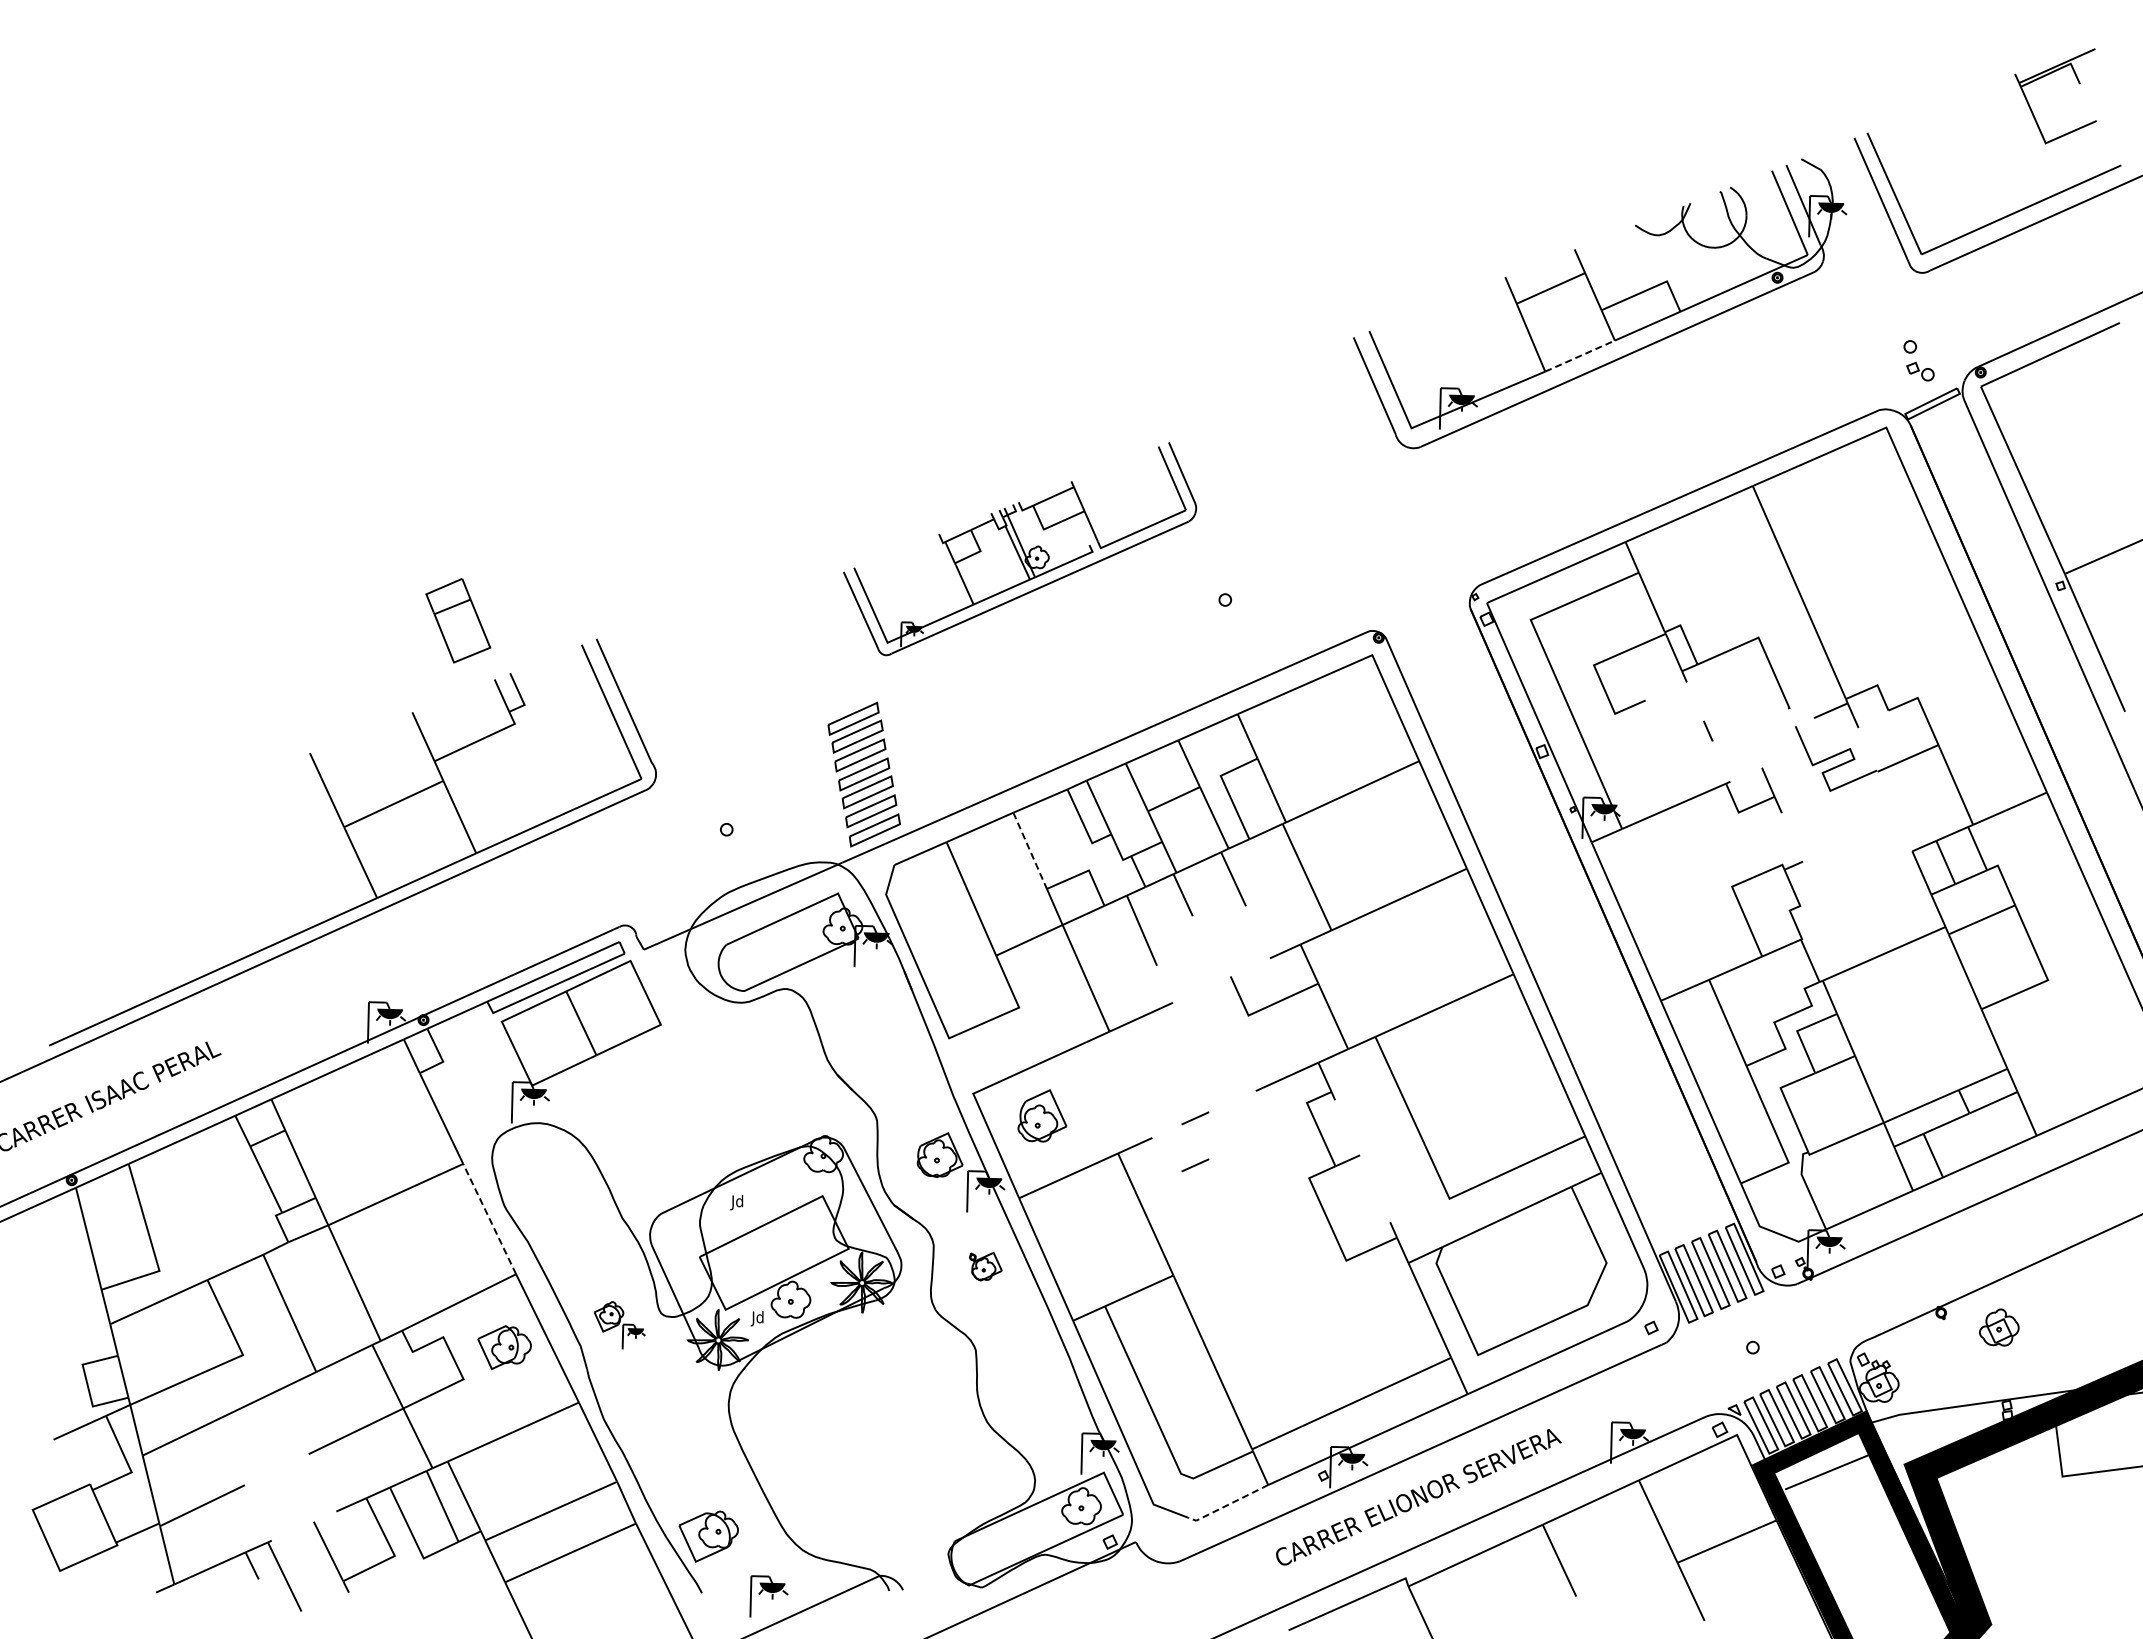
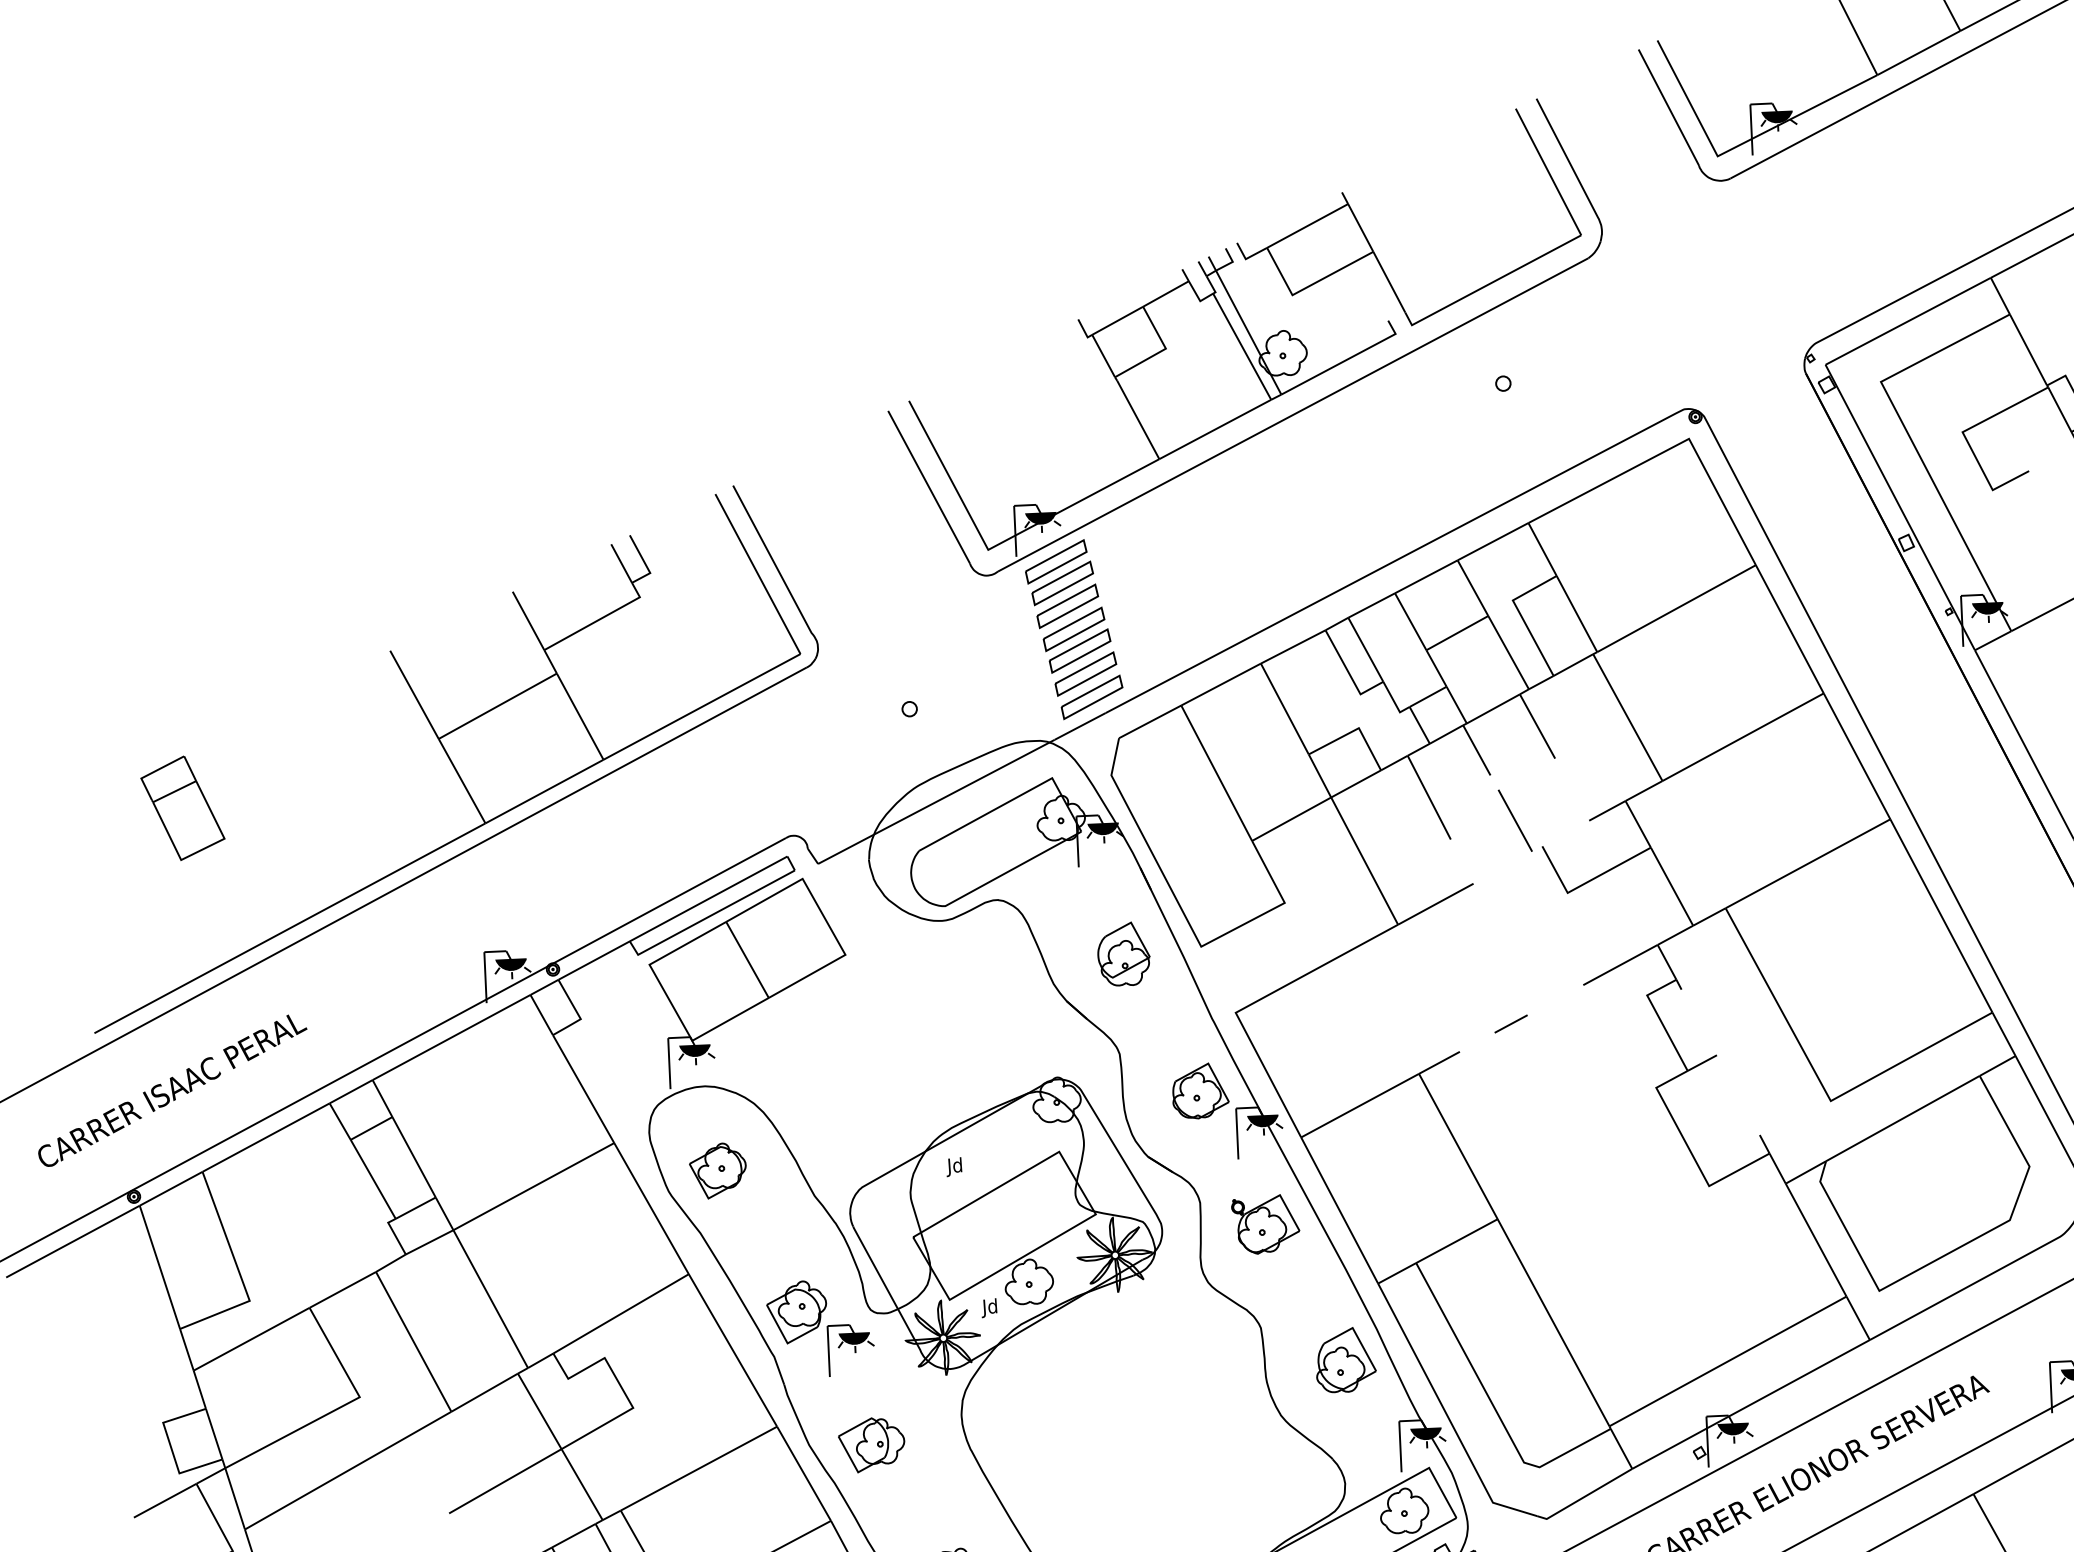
line: (1580, 355) -> (1919, 52), dashed -> solid
part: (1019, 548) -> (1245, 337), size x1.67
part: (458, 620) -> (183, 807), moved
line: (1030, 850) -> (1285, 708), dashed -> solid
line: (1209, 954) -> (1514, 821), added
part: (885, 1040) -> (1123, 954), added
part: (1042, 1115) -> (1345, 1359), moved
line: (1195, 1165) -> (1515, 1081), removed
part: (545, 1192) -> (717, 1171), added
line: (489, 1218) -> (651, 1207), dashed -> solid
part: (985, 1266) -> (1265, 1224), size x1.67
part: (619, 1325) -> (820, 1328), size x1.67
part: (504, 1347) -> (871, 1444), moved
line: (1227, 1505) -> (1583, 1497), dashed -> solid

